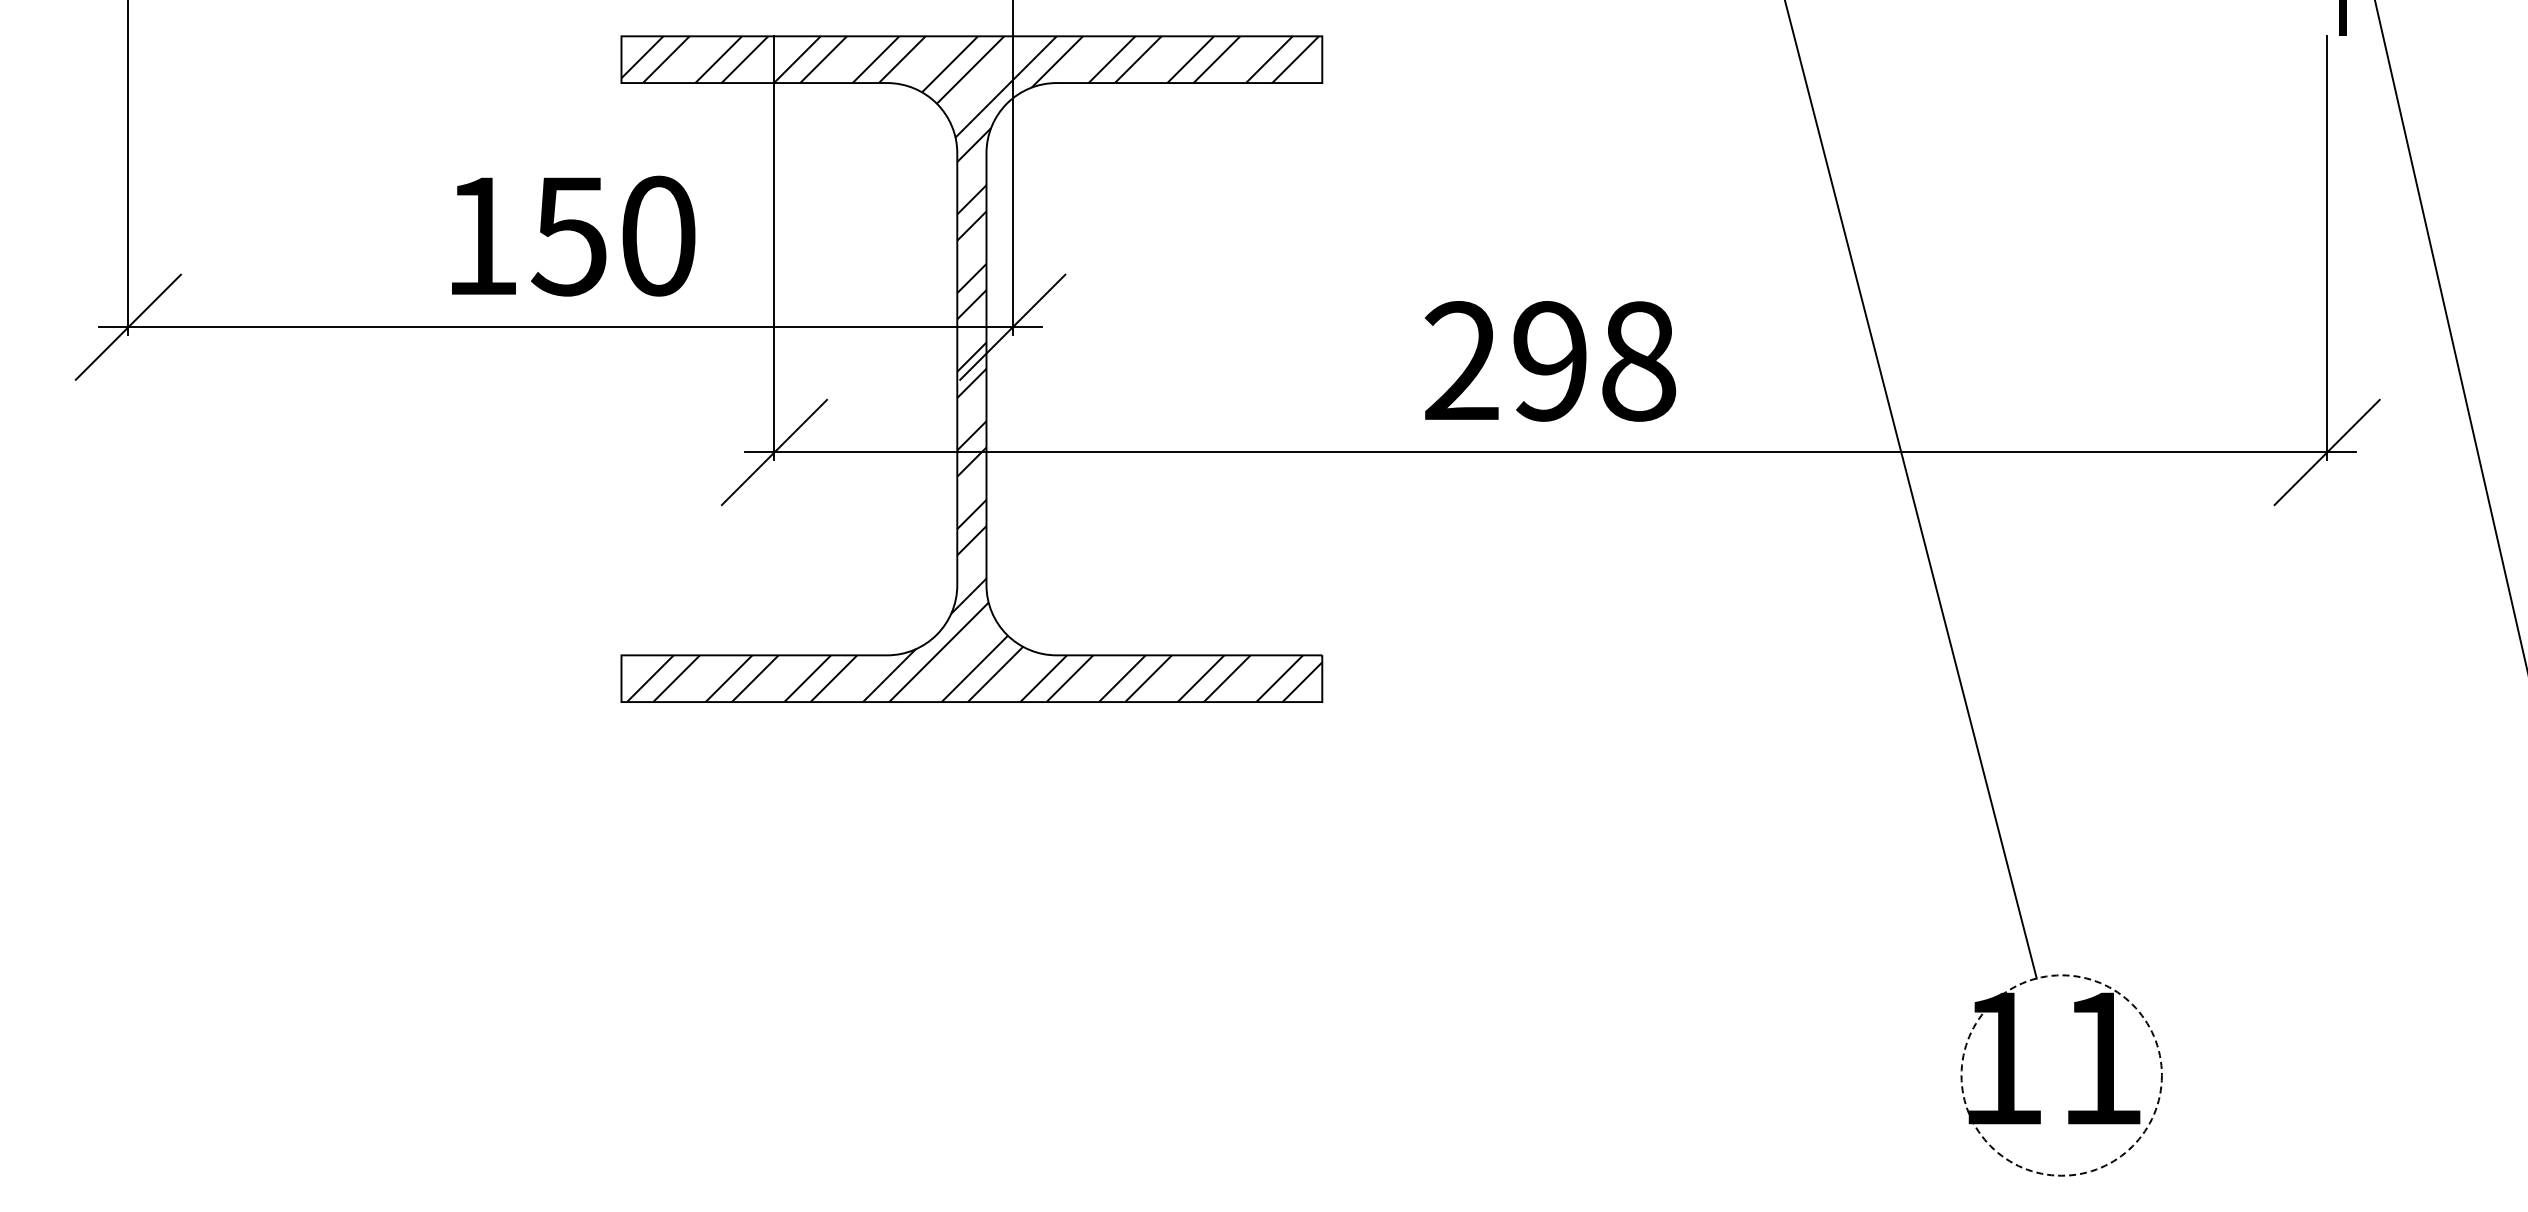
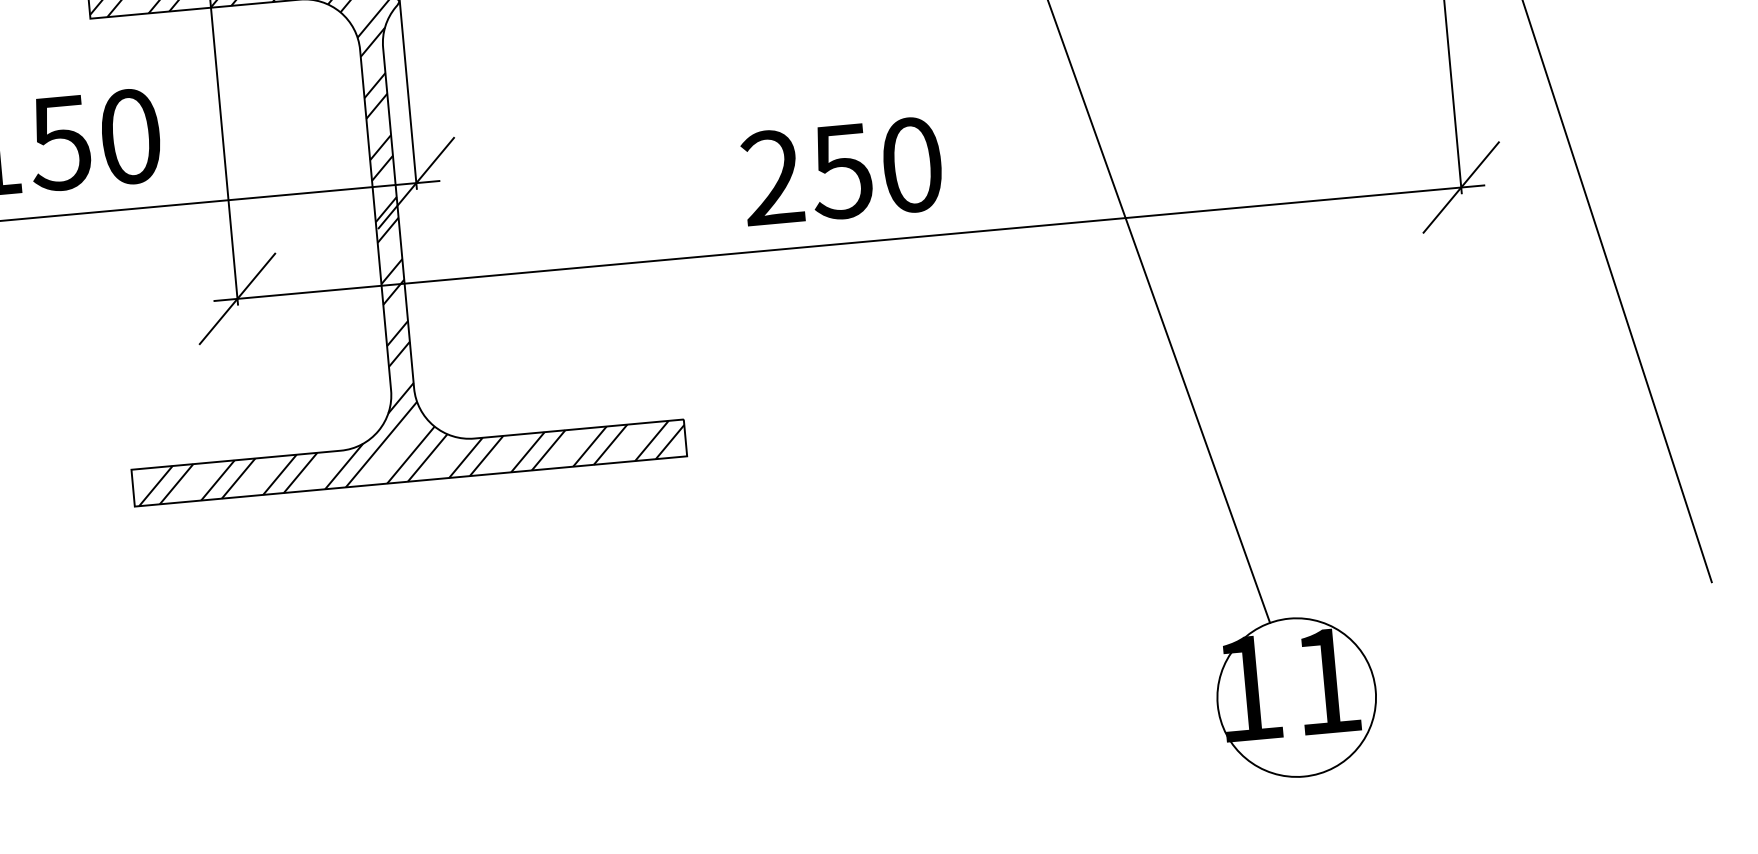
text: (1593, 361) -> (876, 168), 298 -> 250
circle: (2061, 1075) -> (1296, 697), dashed -> solid

